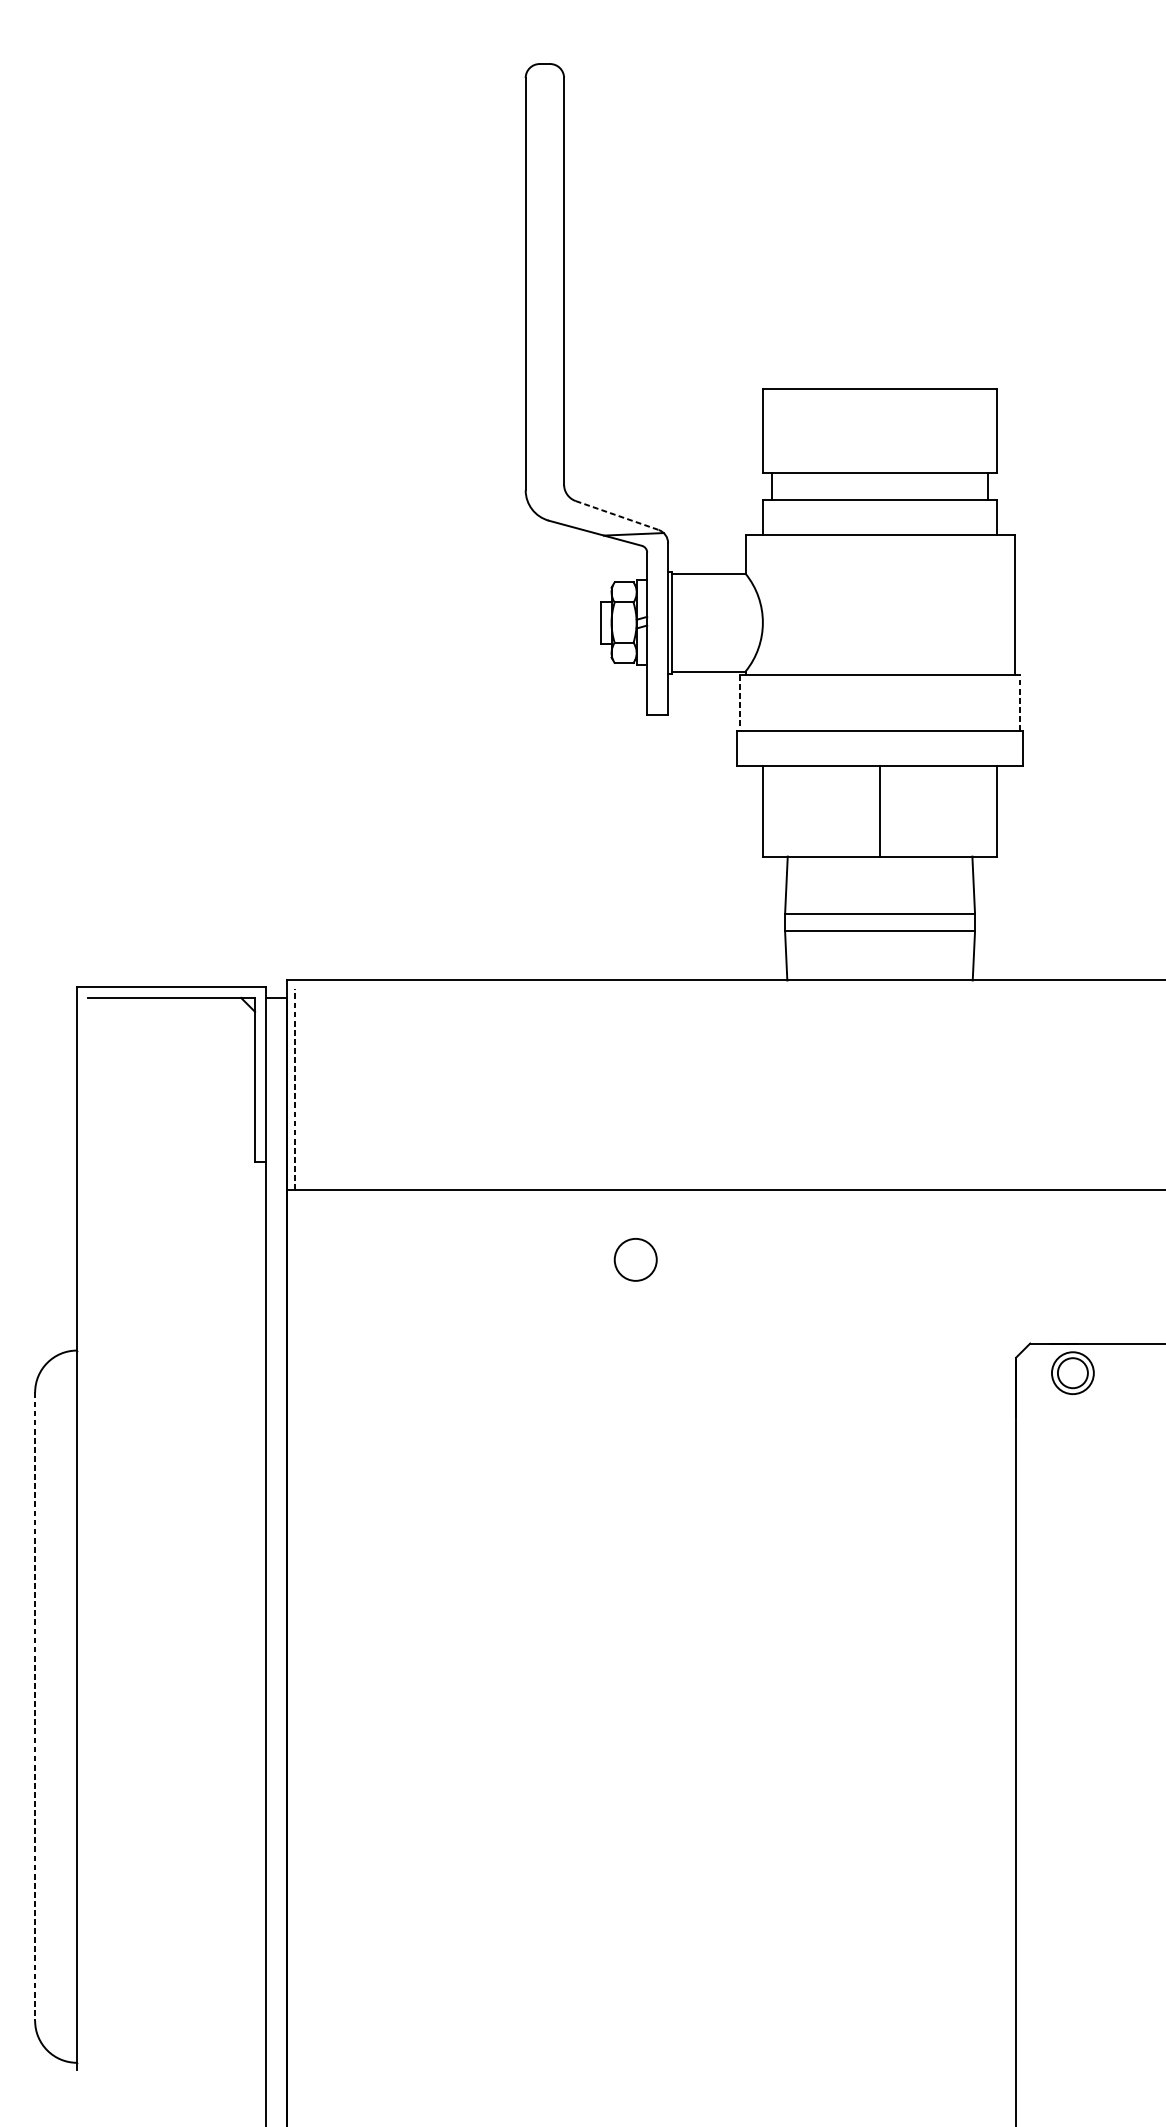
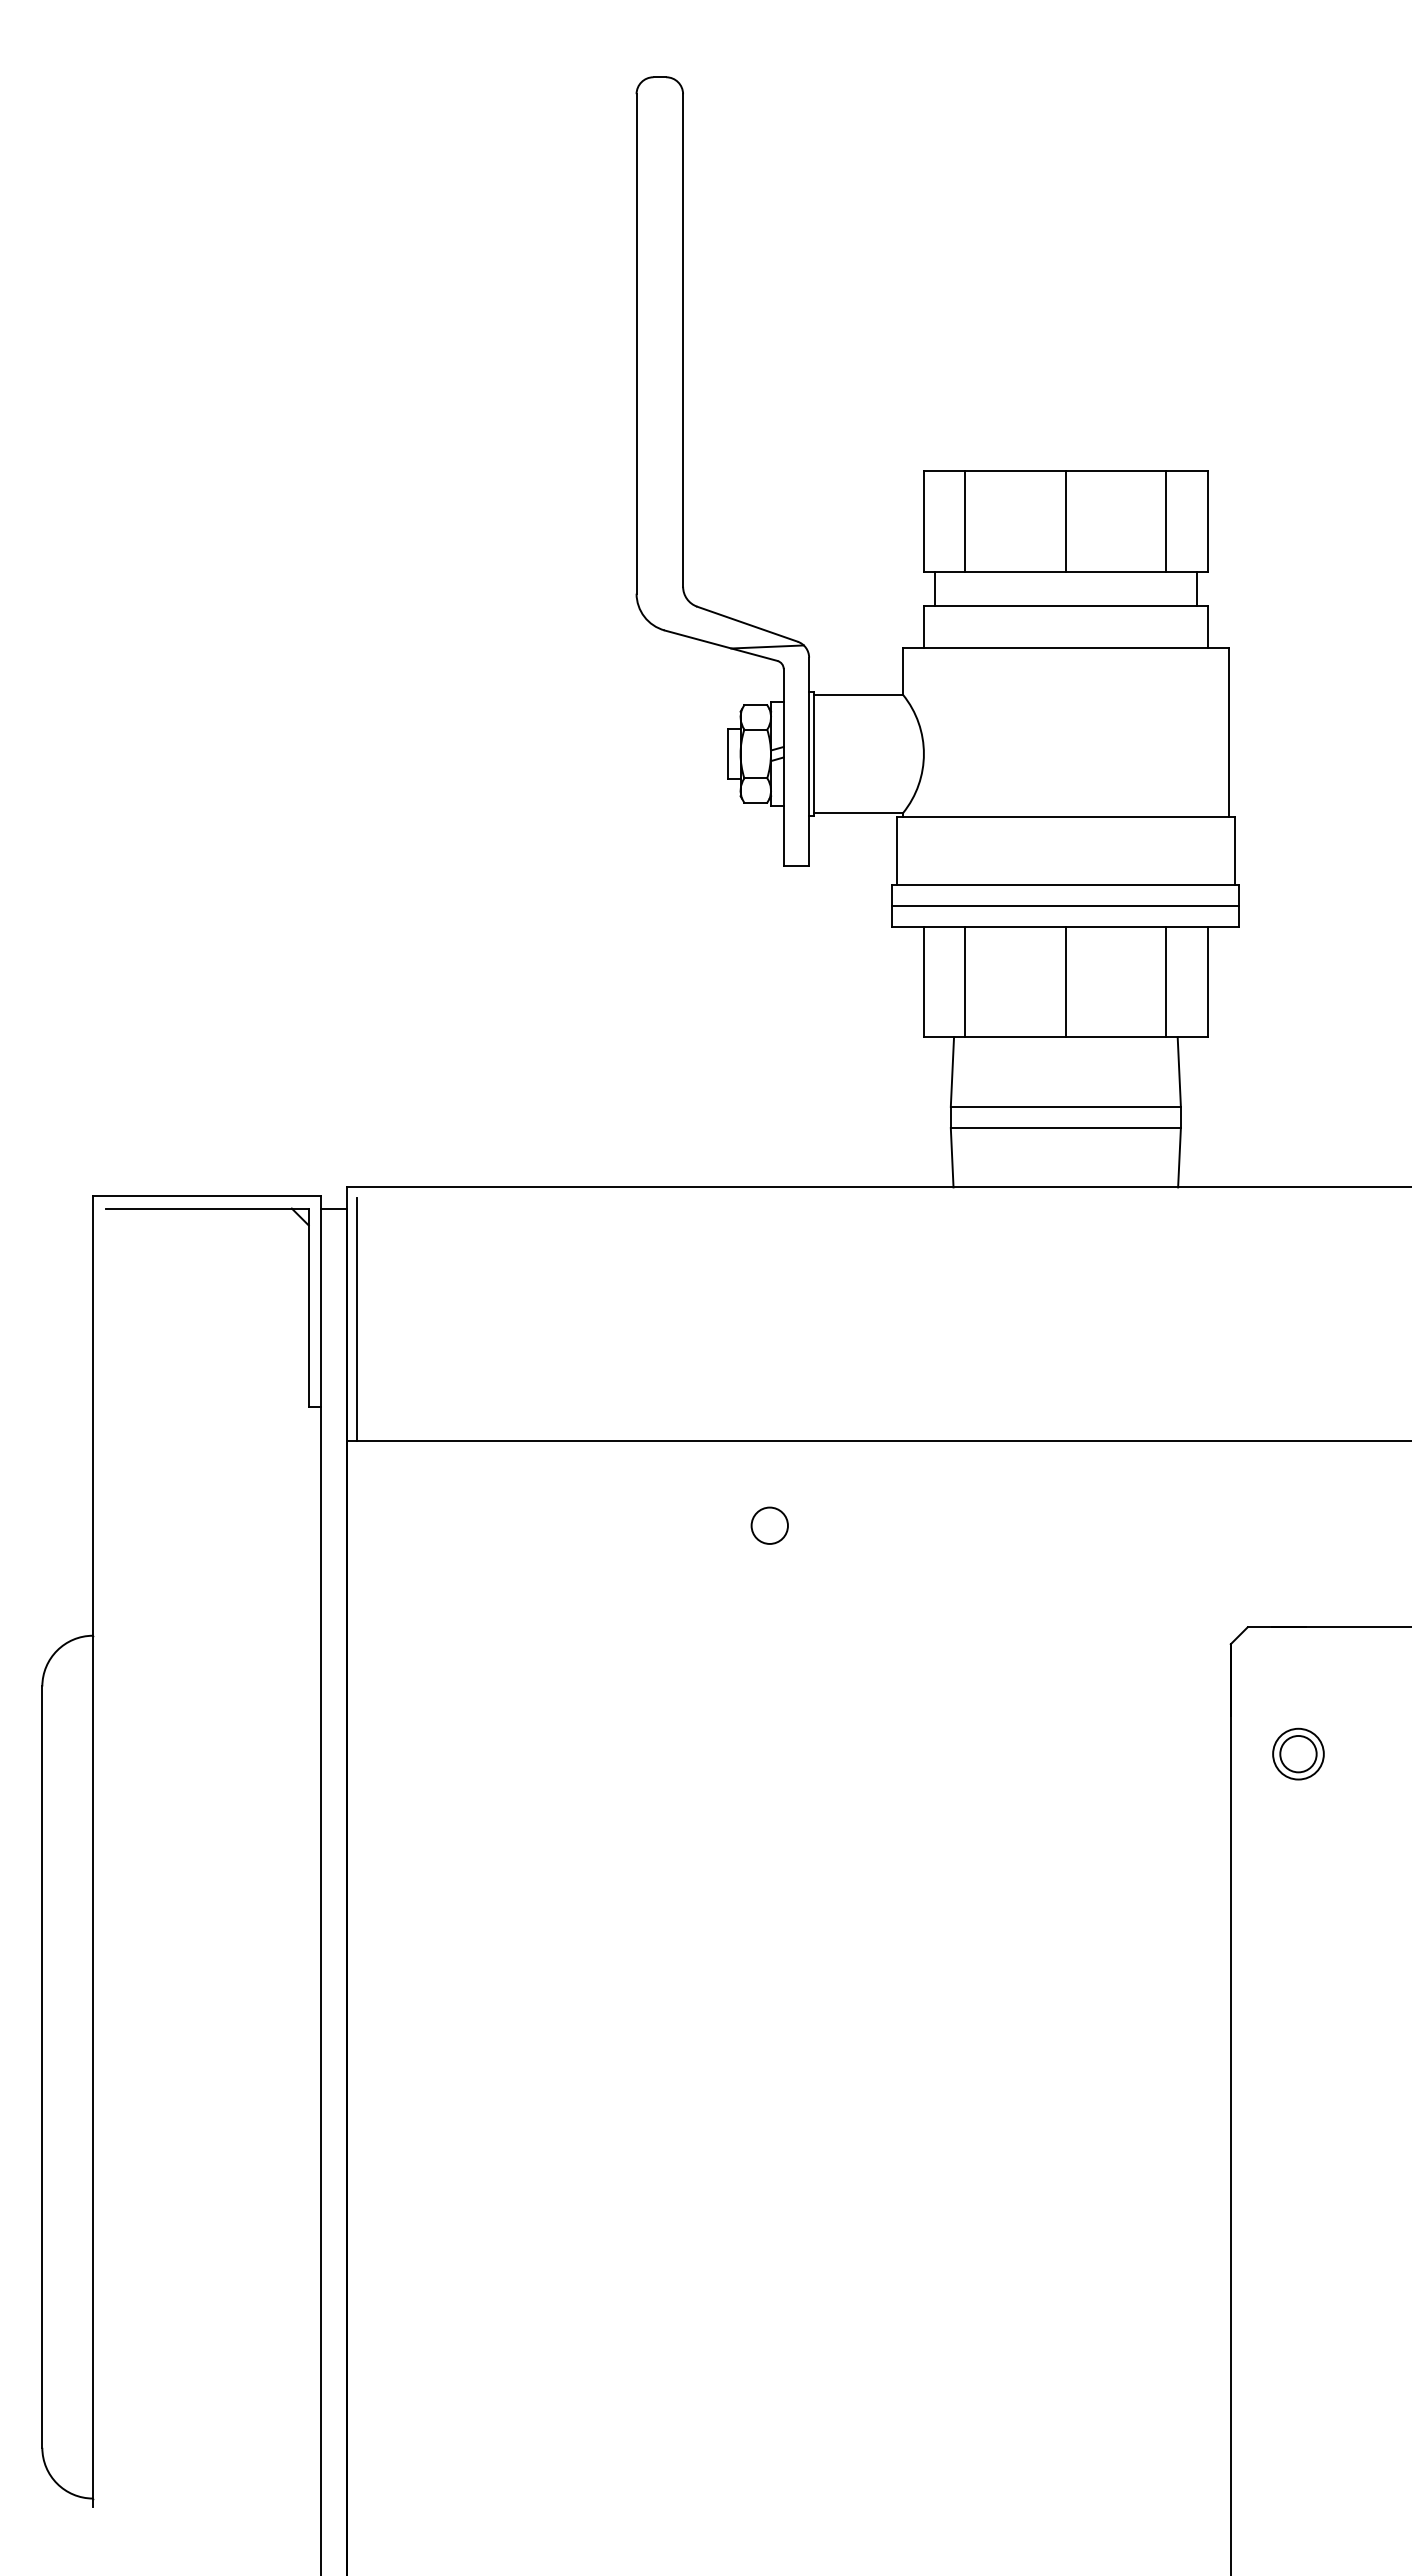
line: (797, 430) -> (965, 521), added
line: (879, 430) -> (1065, 521), added
line: (963, 430) -> (1166, 521), added
line: (617, 515) -> (747, 624), dashed -> solid
line: (740, 703) -> (896, 851), dashed -> solid
line: (1020, 703) -> (1235, 851), dashed -> solid
line: (879, 748) -> (1065, 906), added
line: (797, 811) -> (965, 982), added
line: (963, 811) -> (1166, 982), added
line: (295, 1089) -> (357, 1319), dashed -> solid
circle: (635, 1259) -> (769, 1525), size x0.71
part: (1072, 1372) -> (1298, 1753), moved
line: (35, 1706) -> (42, 2067), dashed -> solid

